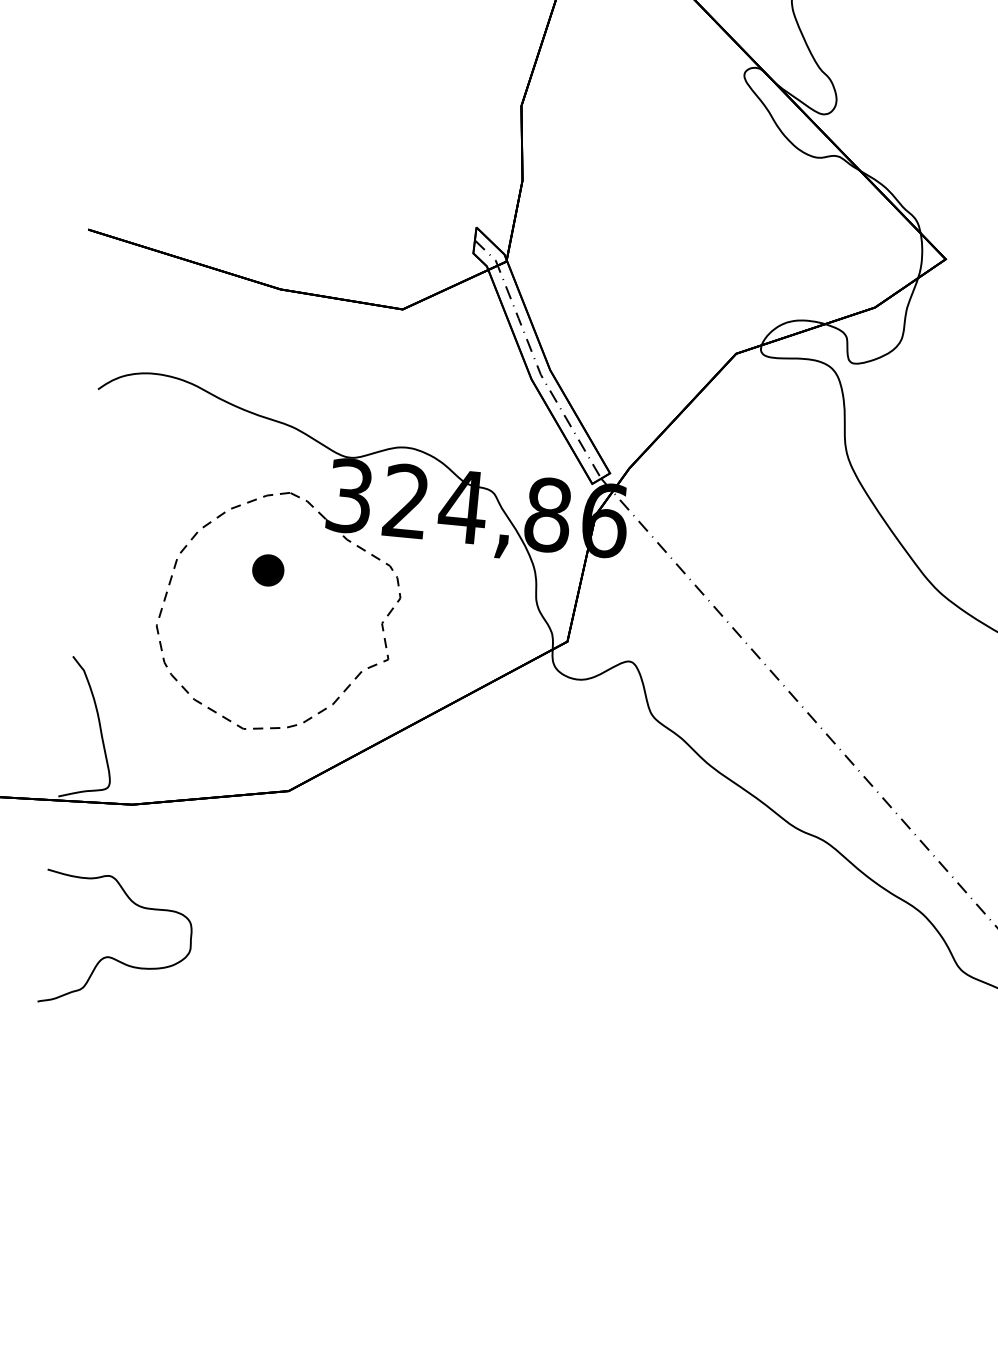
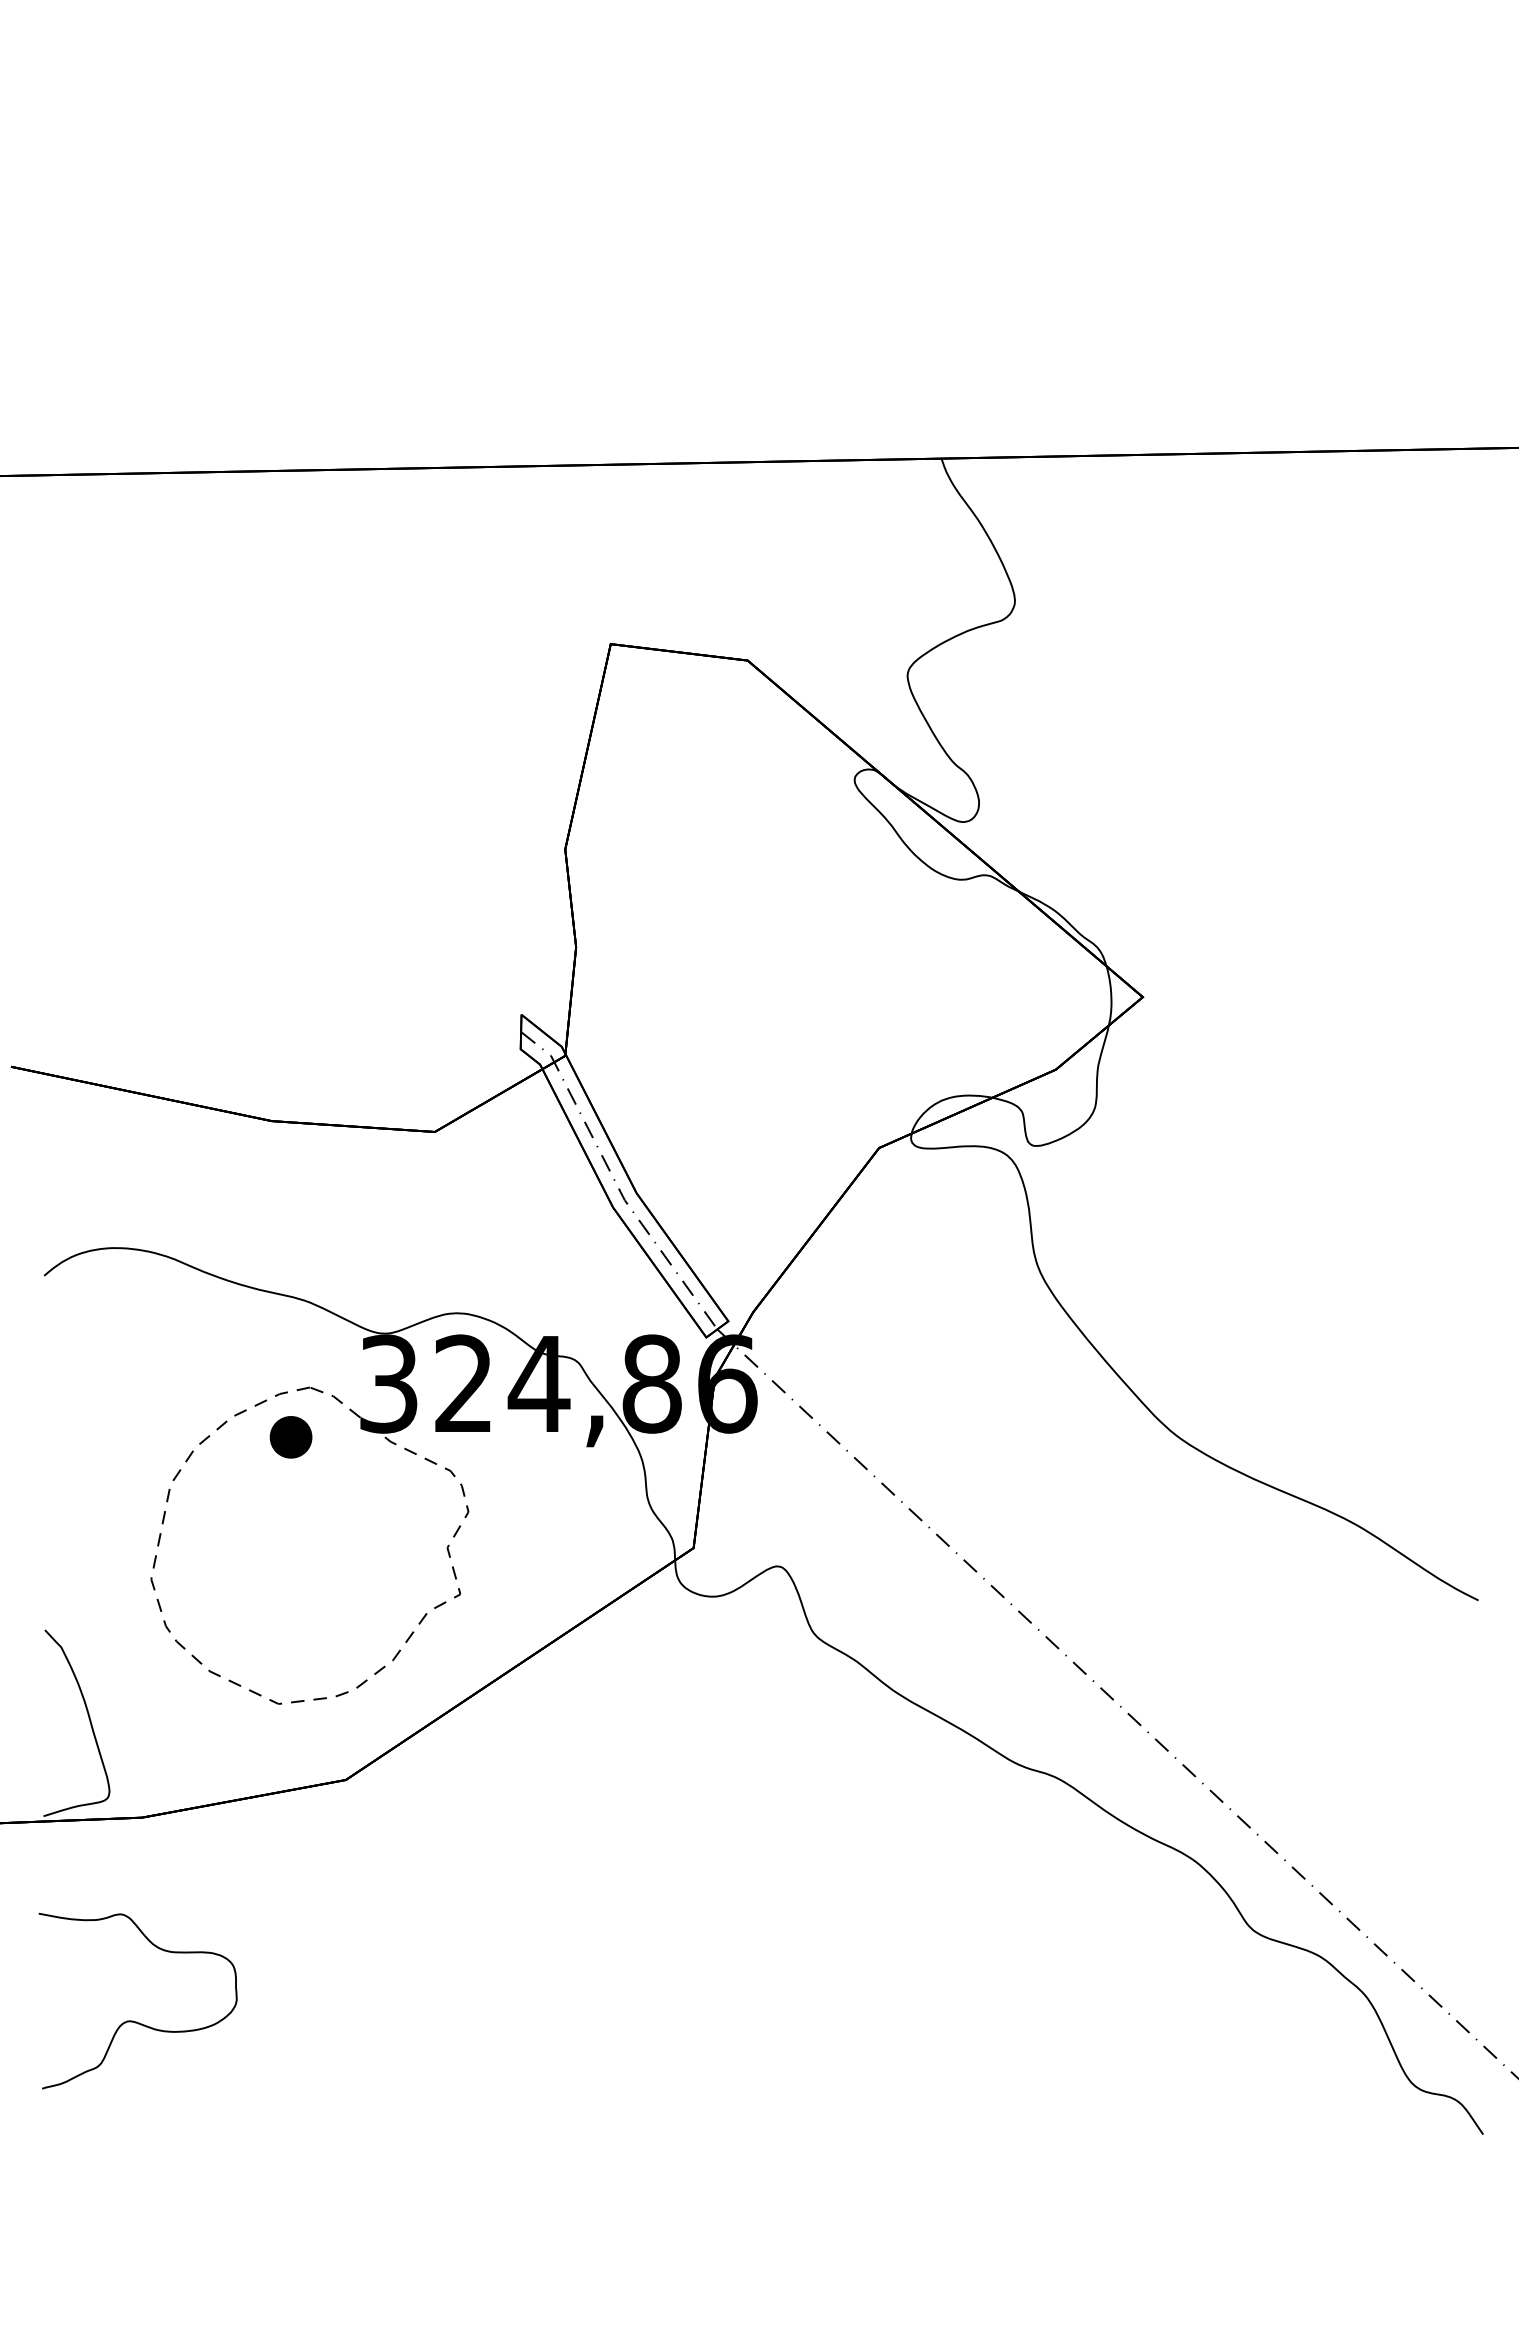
part: (267, 570) -> (290, 1437), moved

